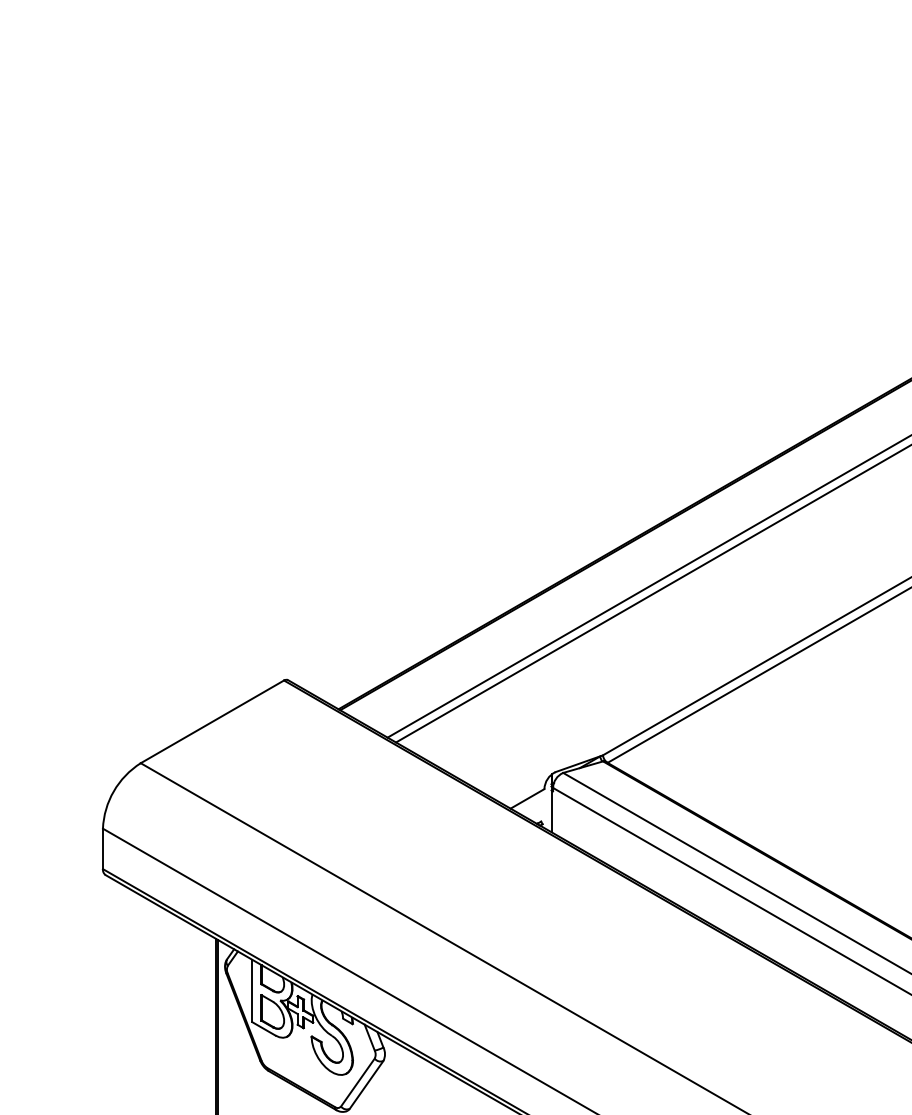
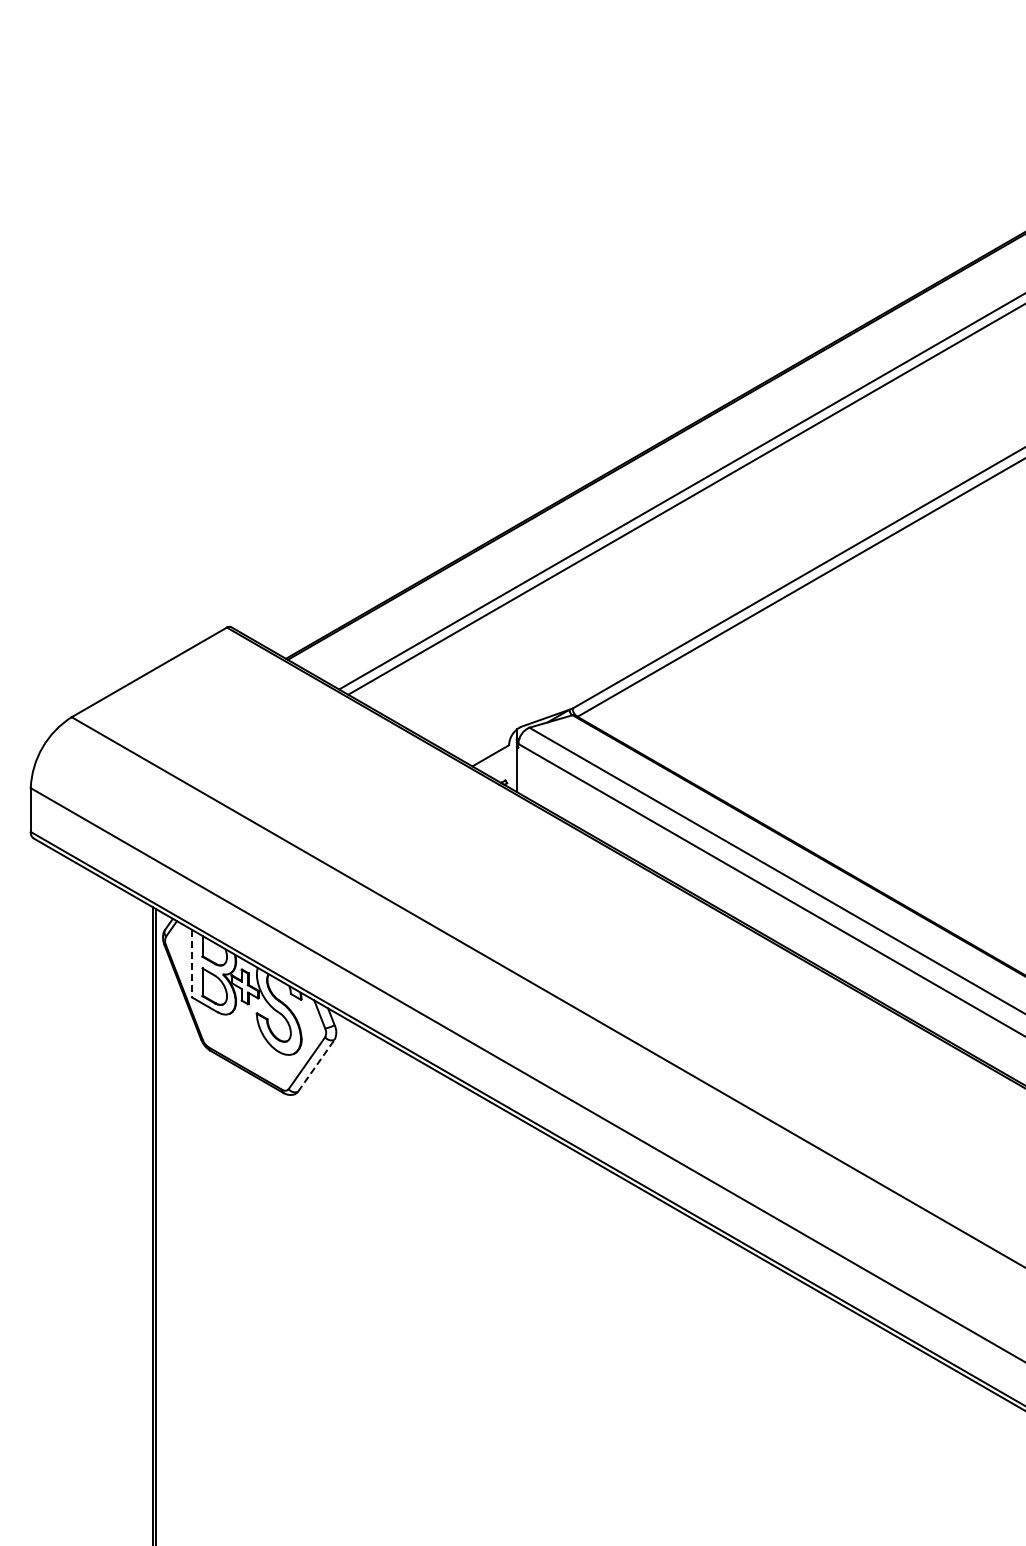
line: (252, 990) -> (192, 963), solid -> dashed
line: (366, 1084) -> (316, 1065), solid -> dashed

